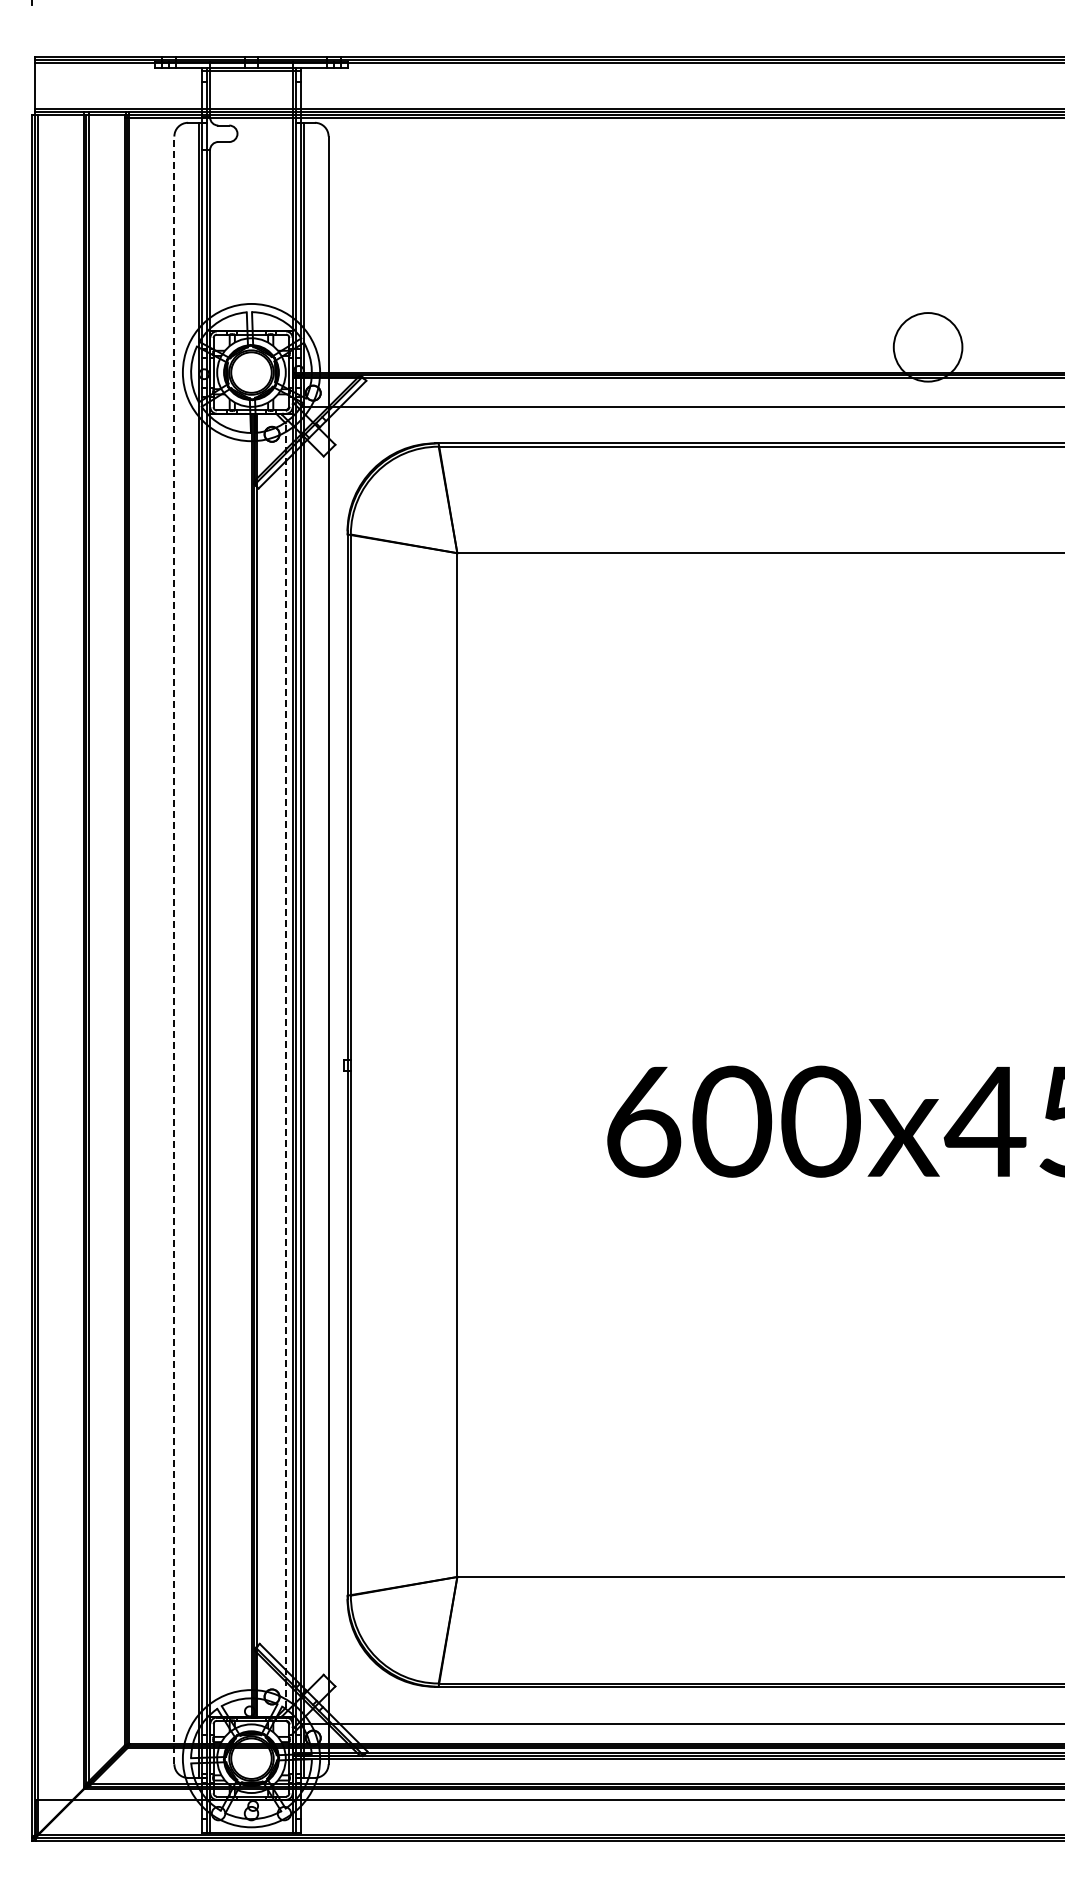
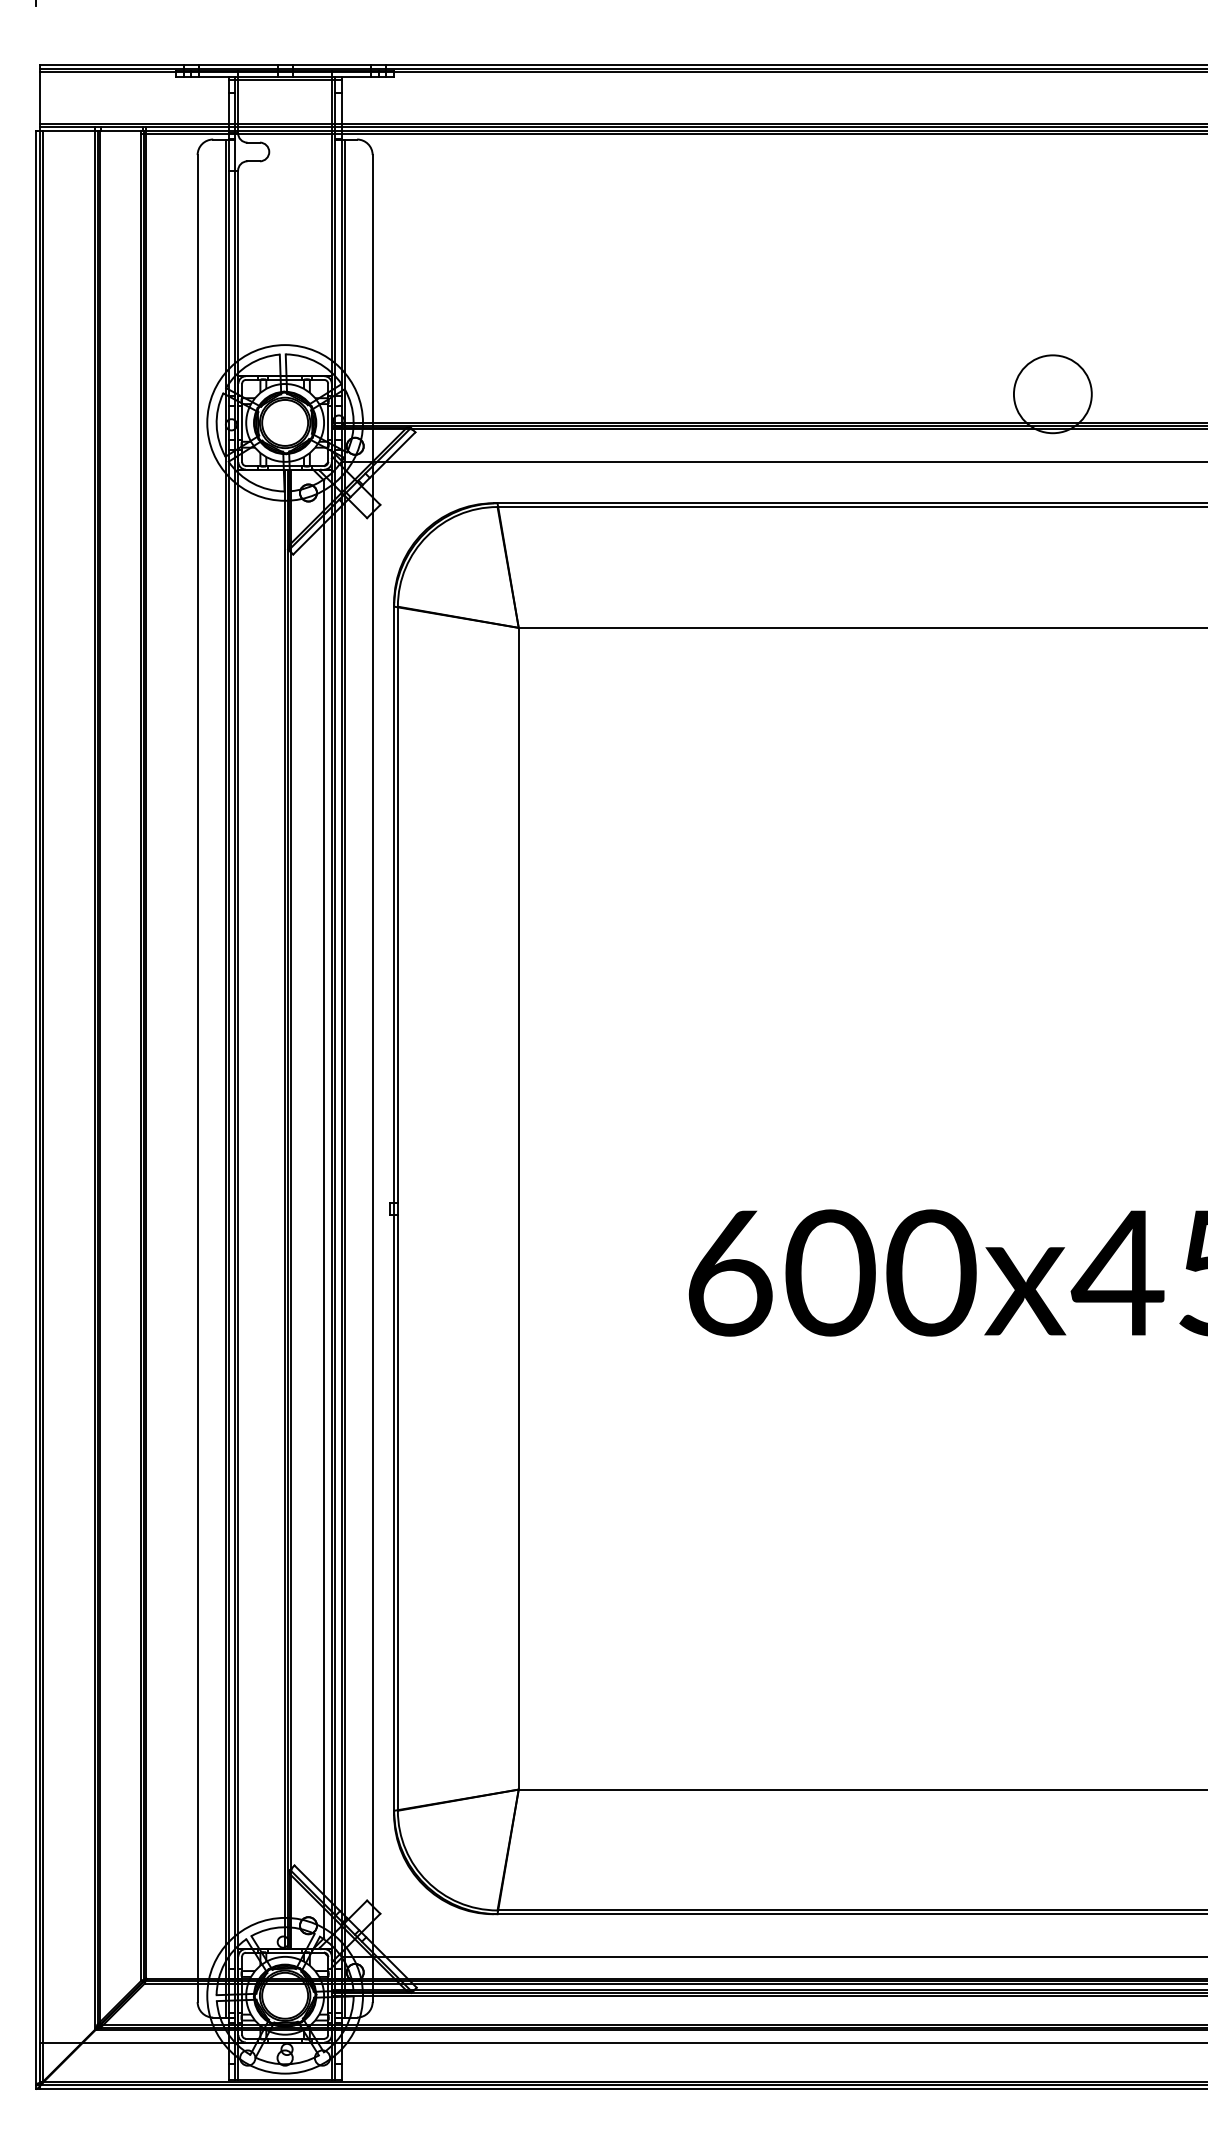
line: (174, 950) -> (197, 1078), dashed -> solid
line: (285, 1065) -> (323, 1209), dashed -> solid

